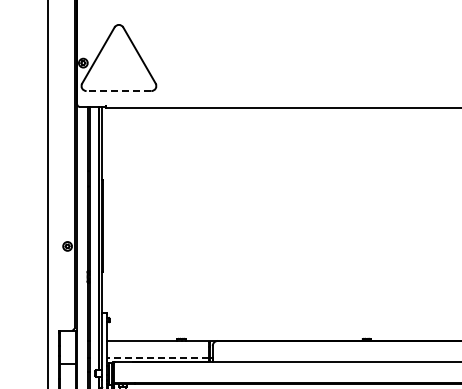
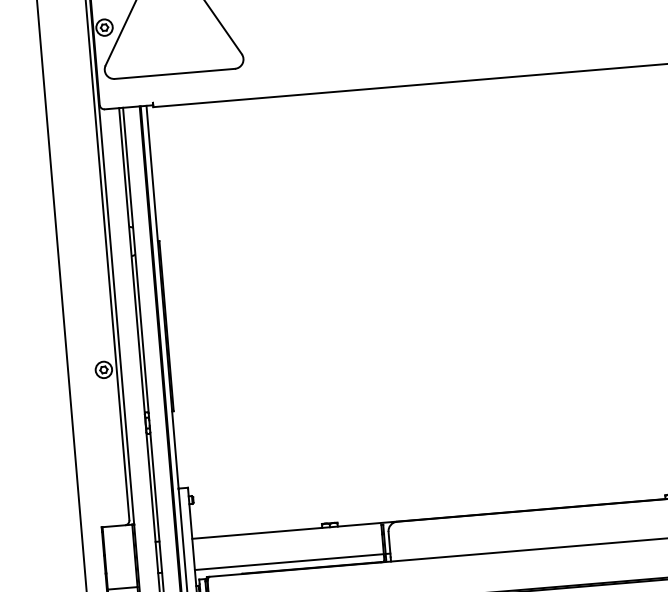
line: (118, 91) -> (174, 74), dashed -> solid
line: (158, 357) -> (289, 561), dashed -> solid

